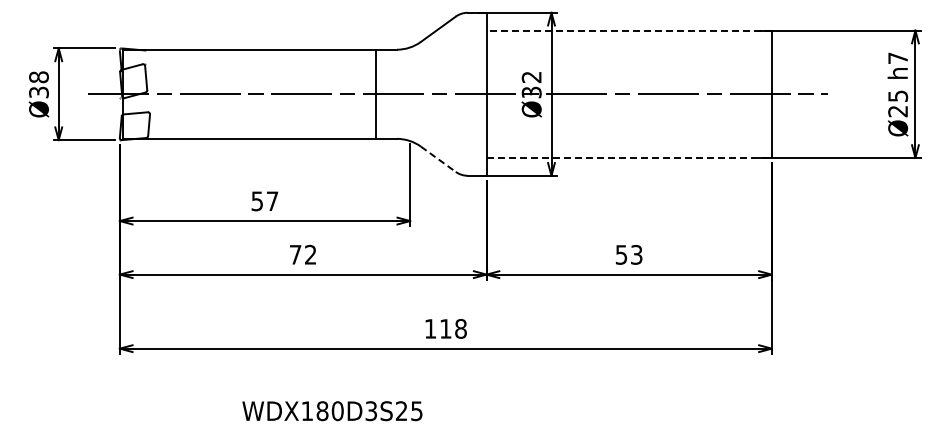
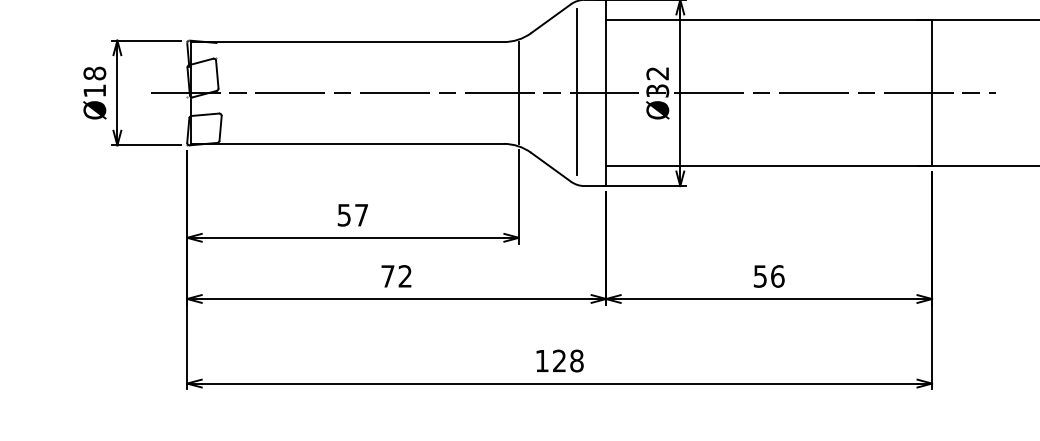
line: (629, 30) -> (769, 20), dashed -> solid
text: (38, 92) -> (94, 90), Ø38 -> Ø18
line: (461, 92) -> (577, 90), added
line: (376, 93) -> (519, 92), moved
line: (629, 157) -> (769, 165), dashed -> solid
line: (438, 159) -> (551, 167), dashed -> solid
text: (636, 254) -> (777, 276), 53 -> 56
text: (445, 328) -> (559, 360), 118 -> 128

